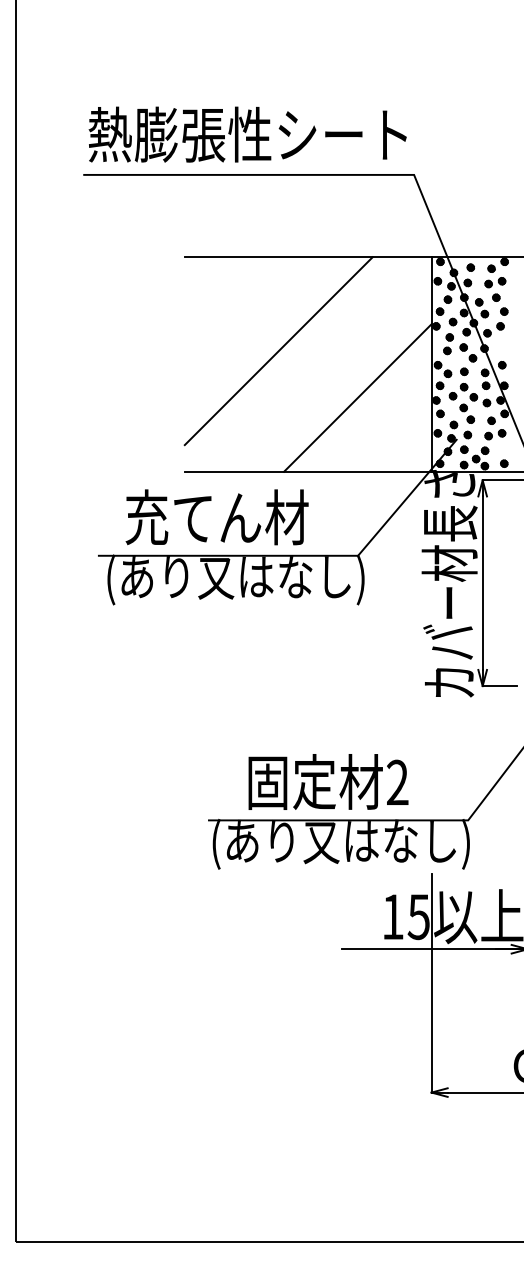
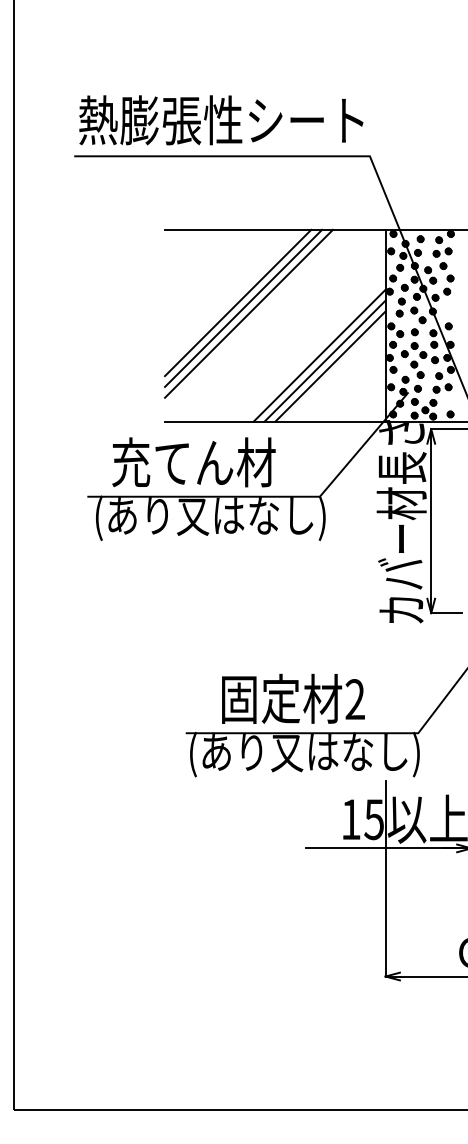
line: (266, 338) -> (238, 302), added
line: (272, 344) -> (243, 307), added
line: (363, 403) -> (324, 360), added
line: (369, 409) -> (330, 365), added

